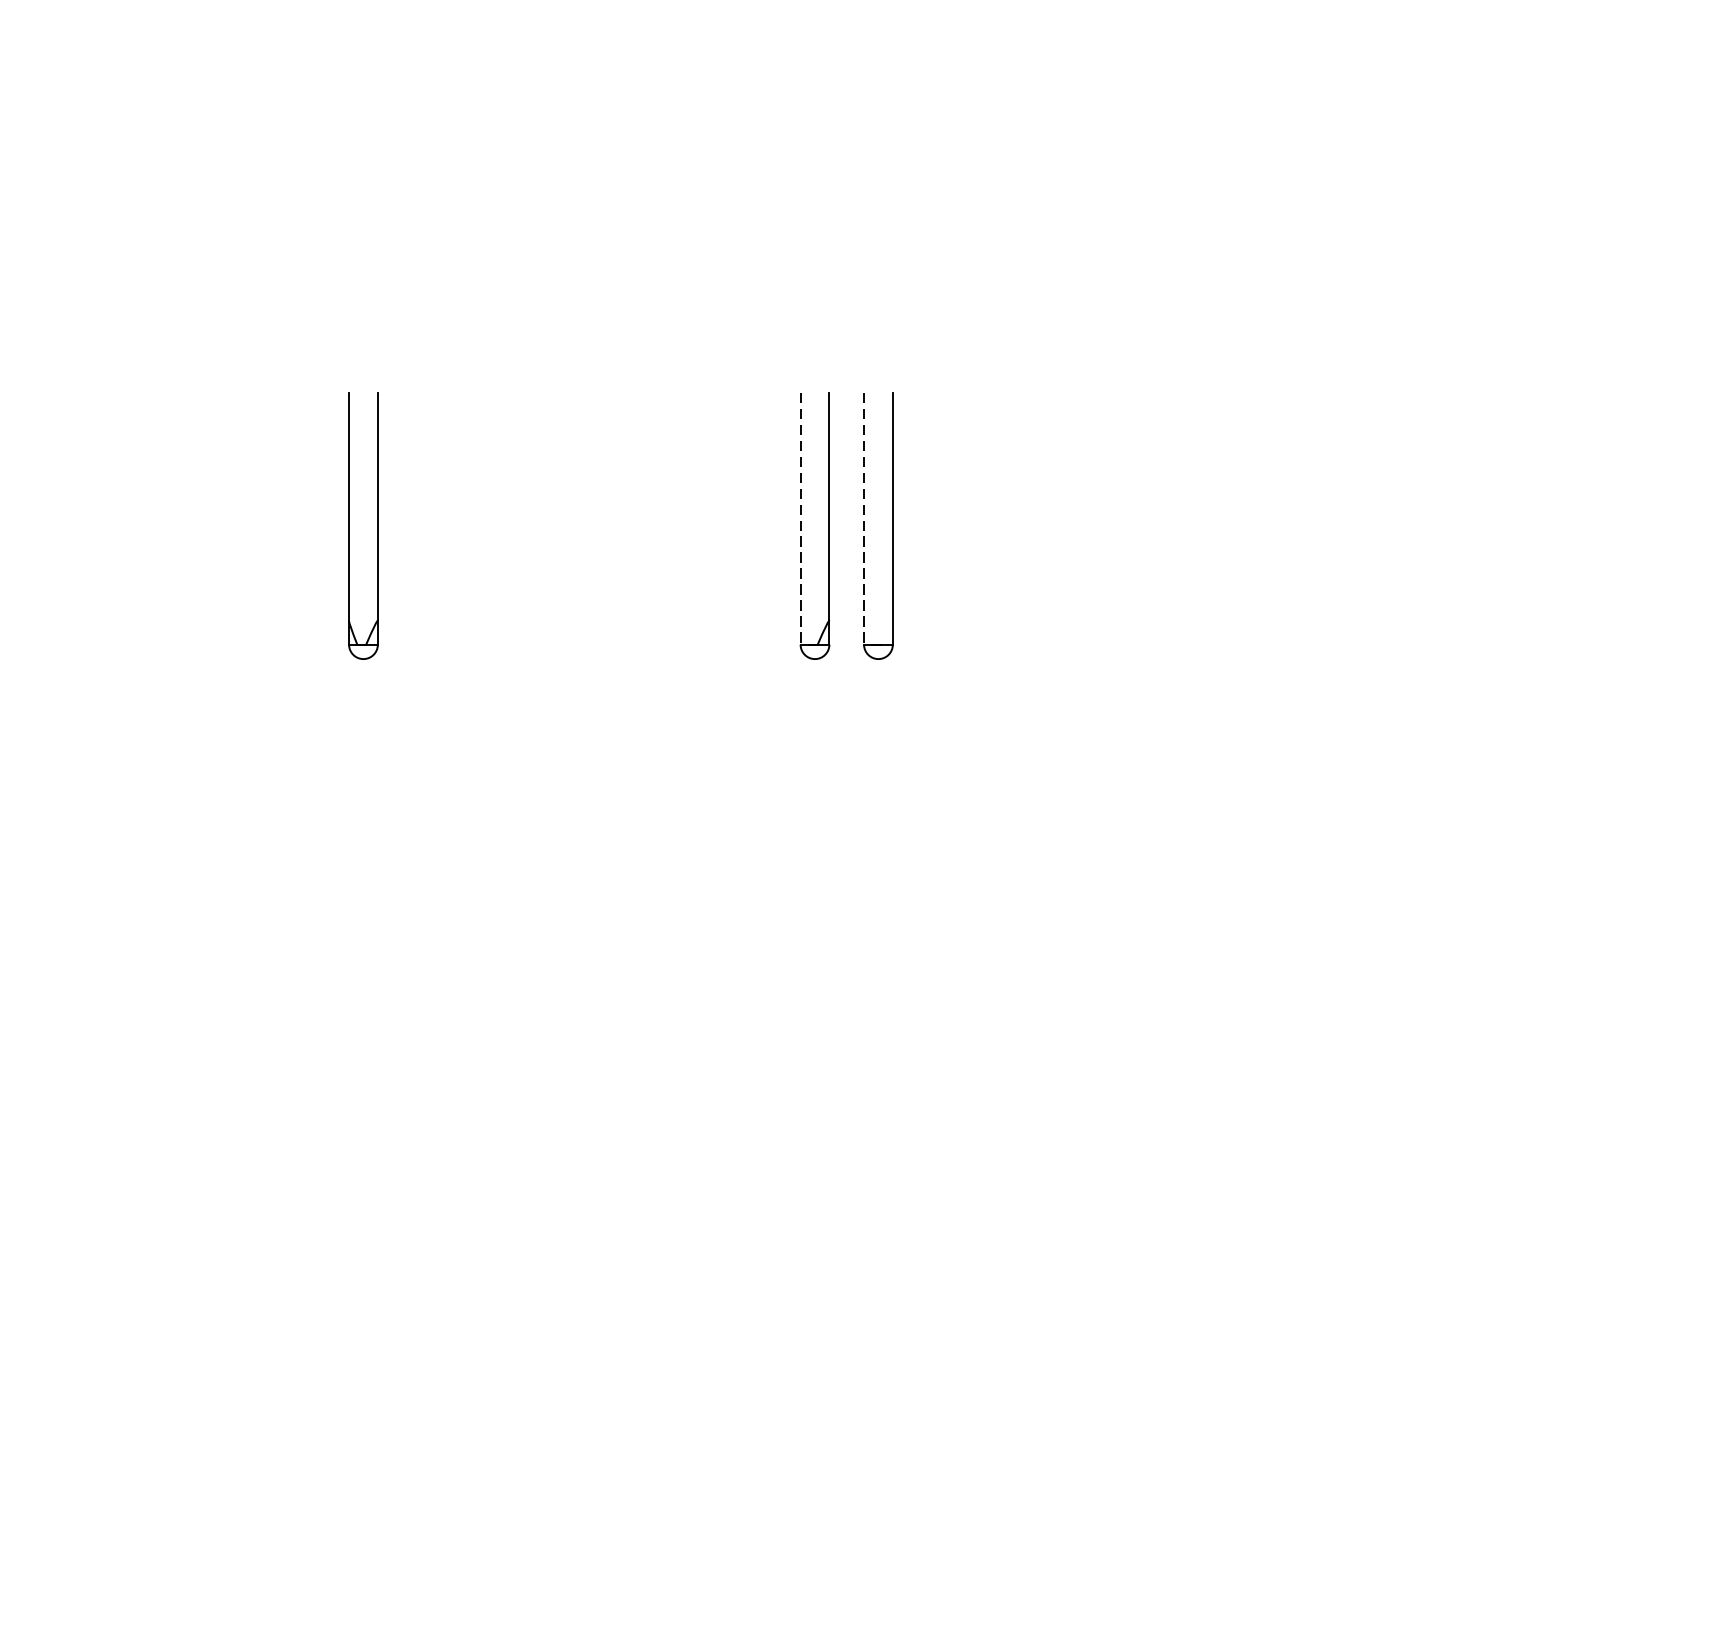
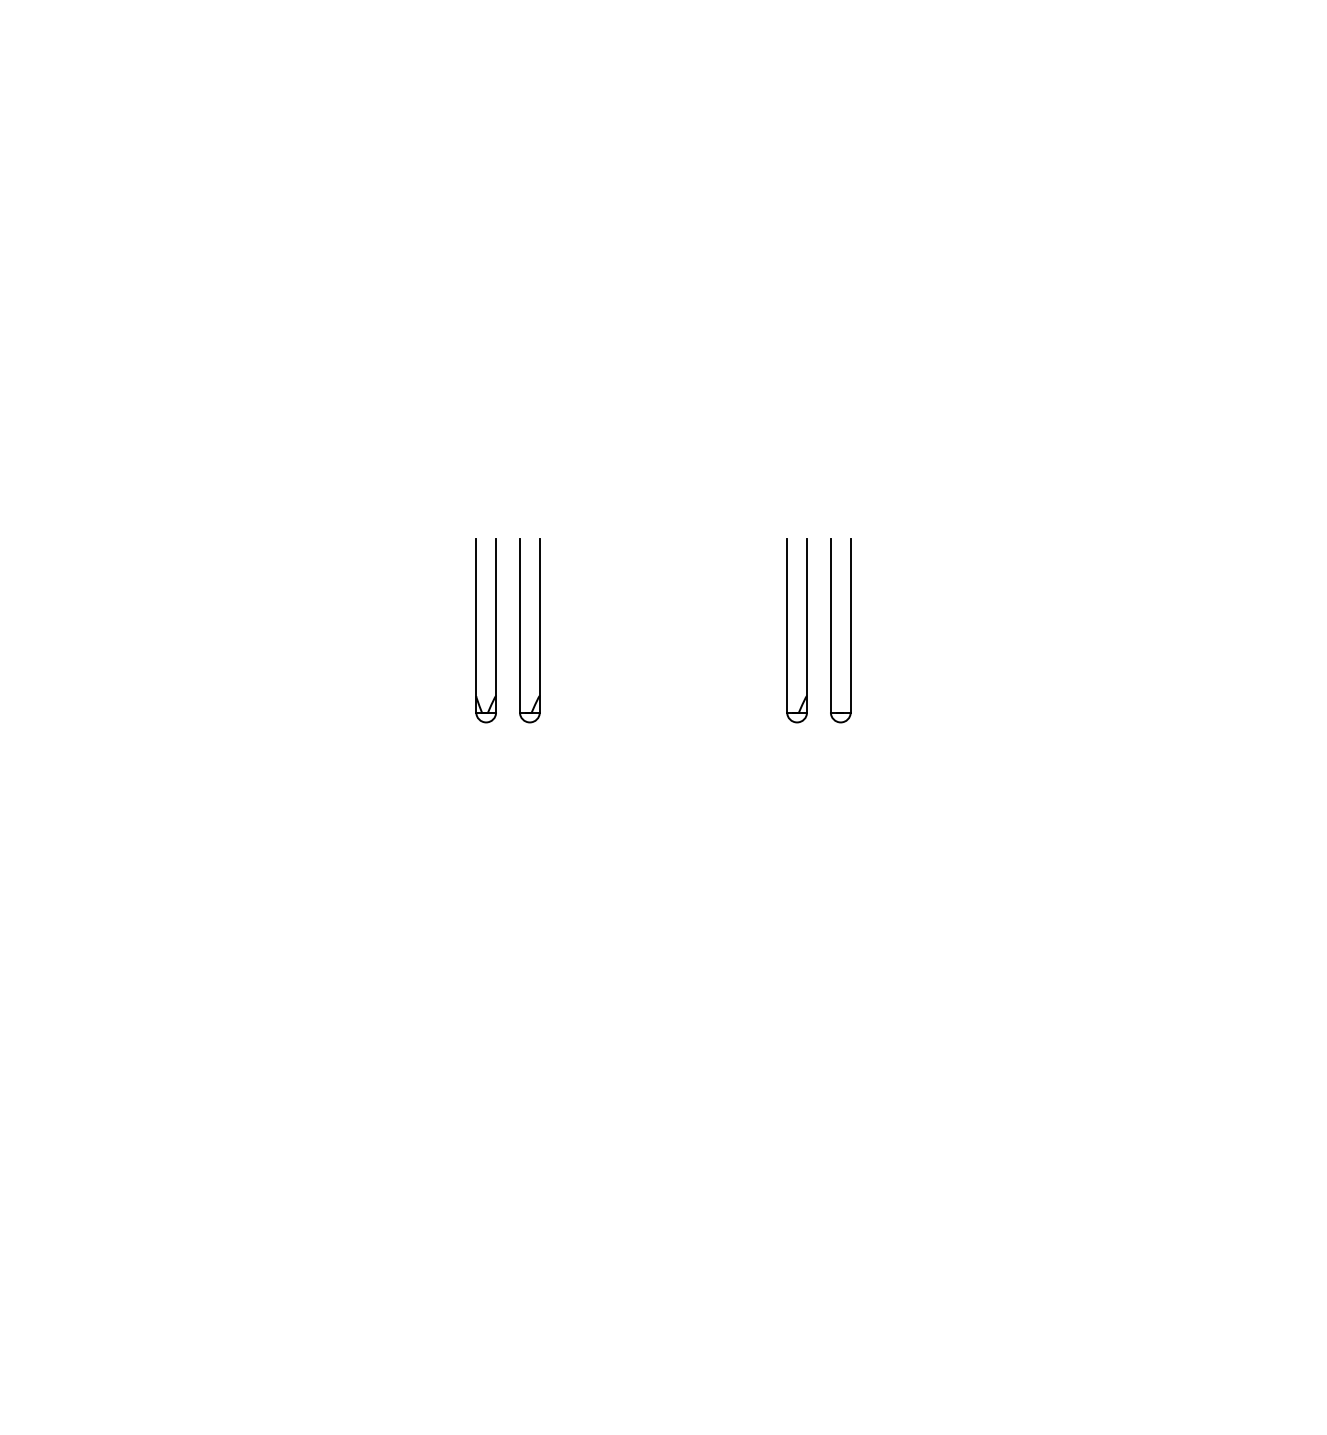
line: (801, 518) -> (787, 625), dashed -> solid
line: (863, 518) -> (830, 625), dashed -> solid
part: (413, 525) -> (520, 630), added

